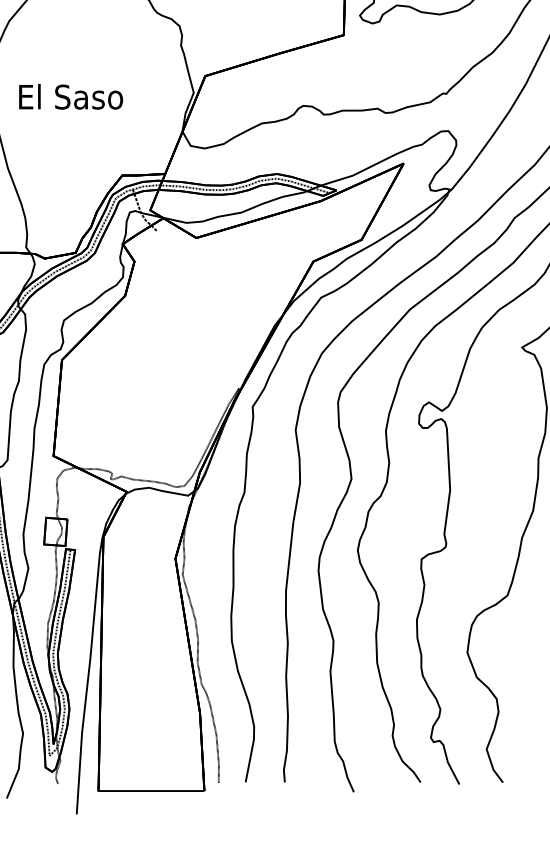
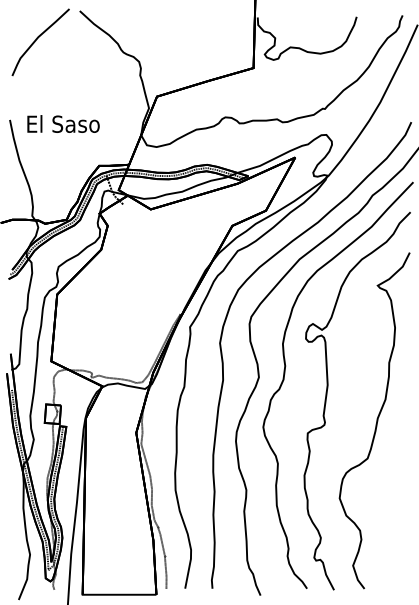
text: (71, 96) -> (63, 123), moved

